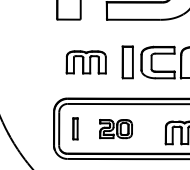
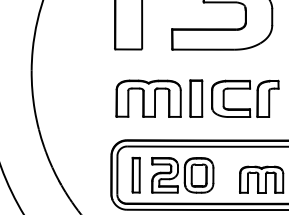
part: (86, 62) -> (148, 98), size x1.43
part: (74, 128) -> (135, 174), size x1.43
part: (115, 129) -> (182, 175), size x1.67

